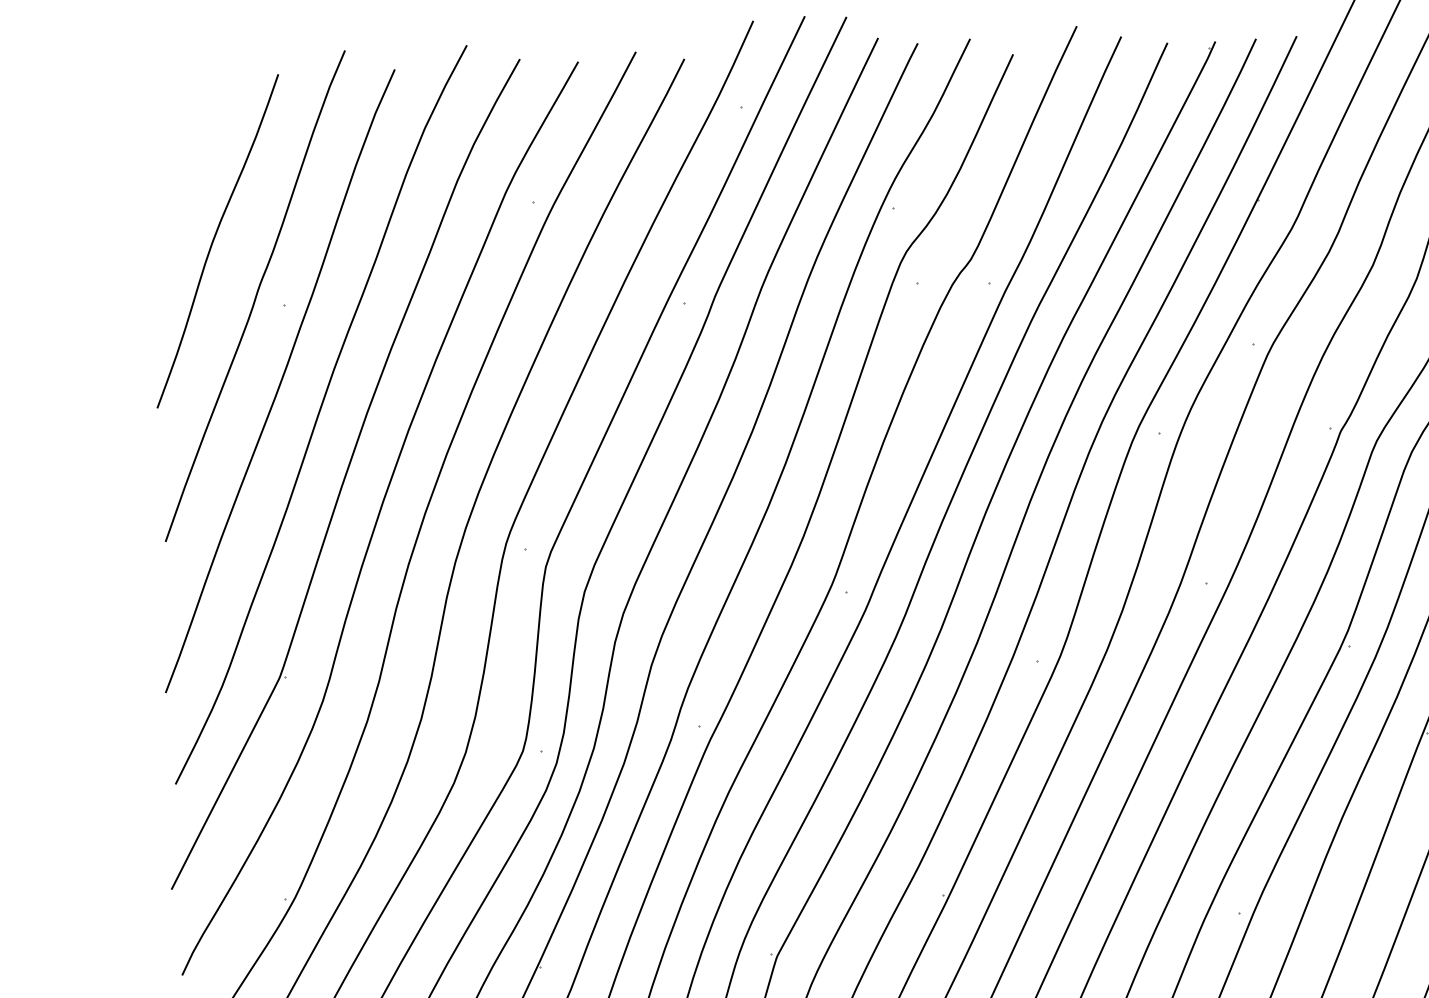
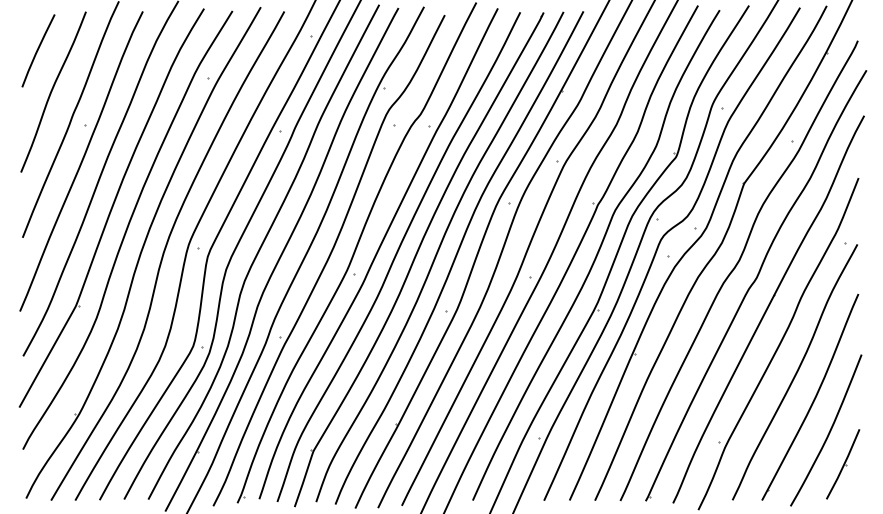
line: (183, 157) -> (38, 50), added

